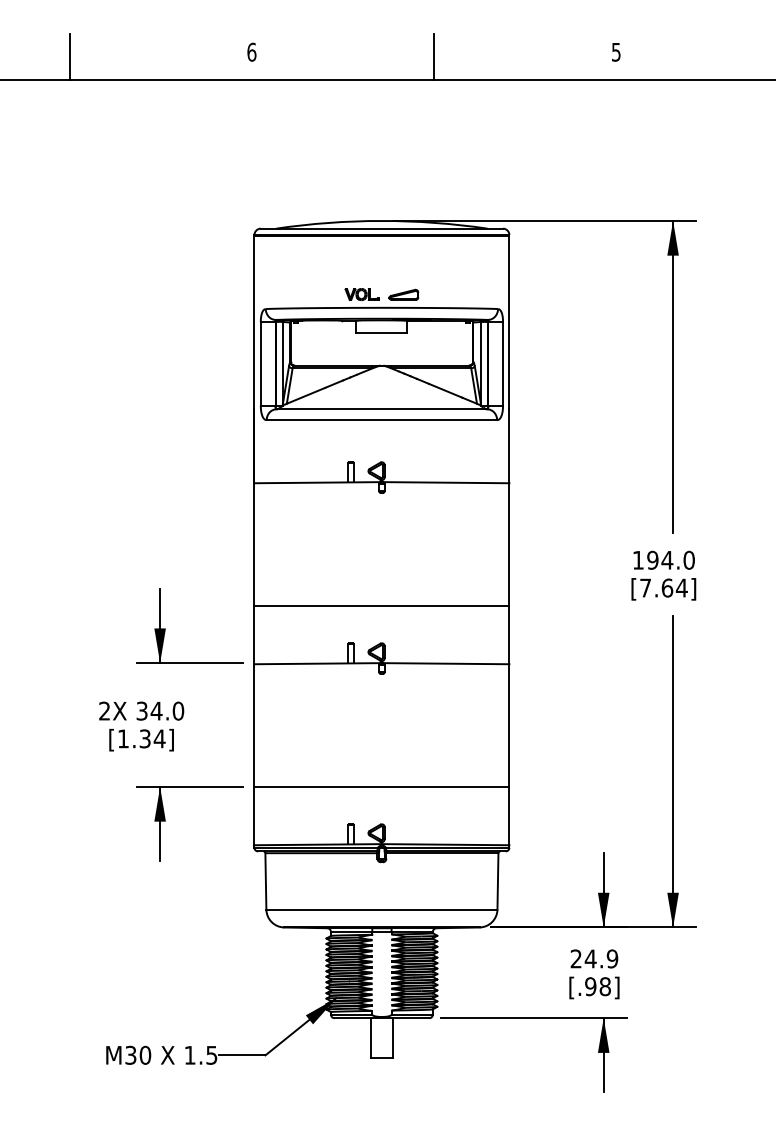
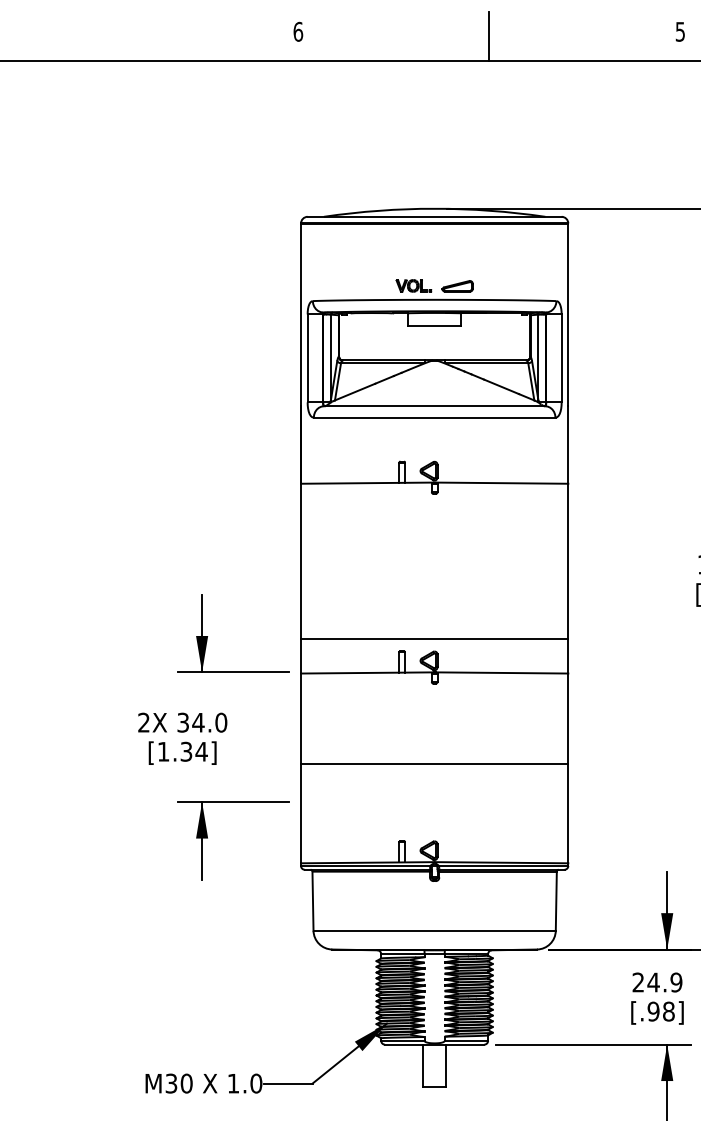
line: (69, 56) -> (107, 36), removed
line: (381, 605) -> (434, 638), moved
line: (381, 786) -> (434, 763), moved
text: (211, 1054) -> (255, 1082), 1.5 -> 1.0

